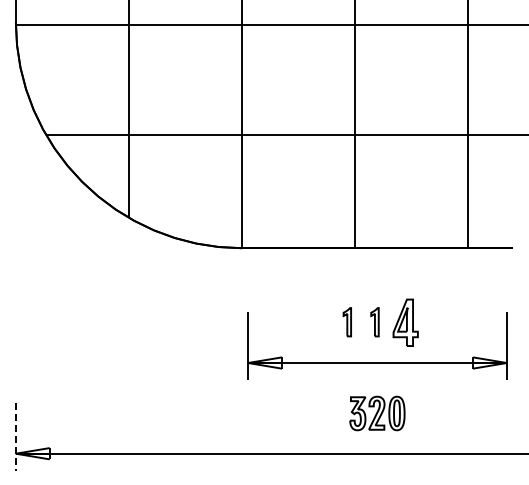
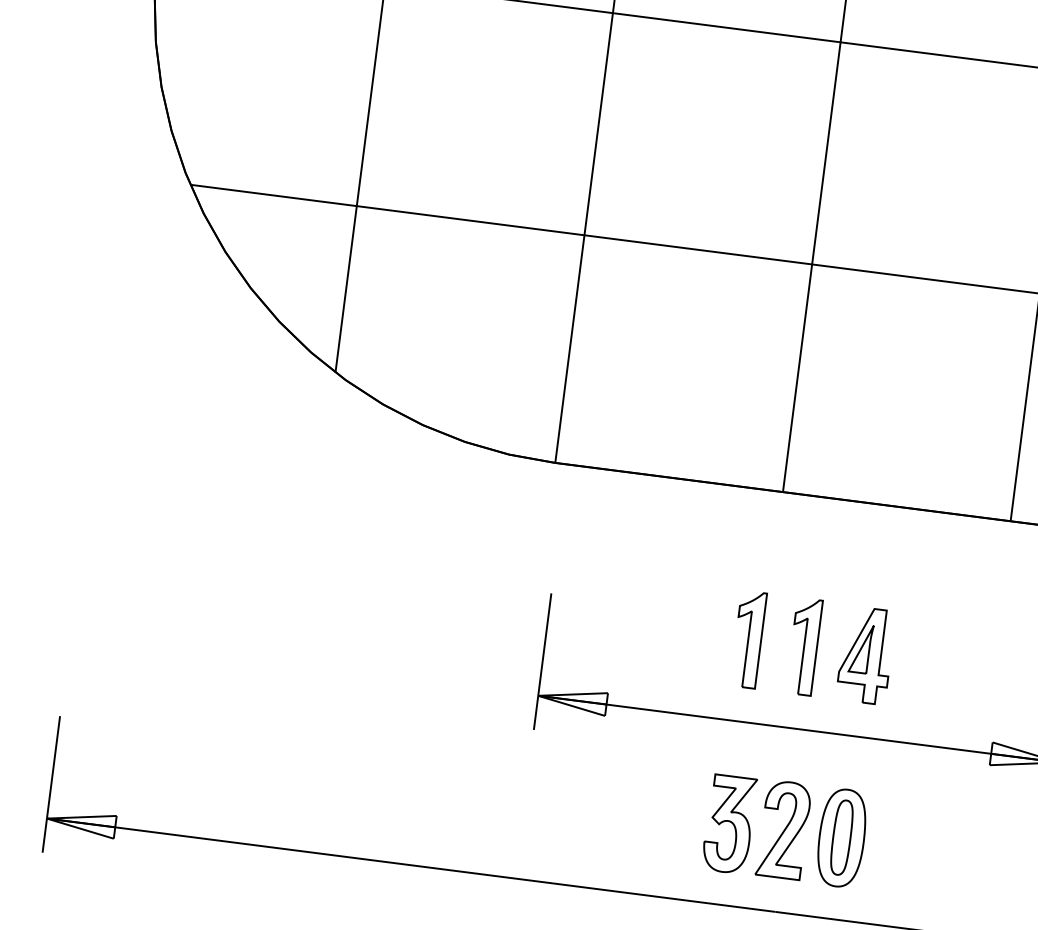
part: (347, 321) -> (749, 637), size x1.67
part: (374, 321) -> (803, 644), size x1.67
part: (377, 413) -> (785, 830), size x1.43
line: (15, 436) -> (50, 783), dashed -> solid

